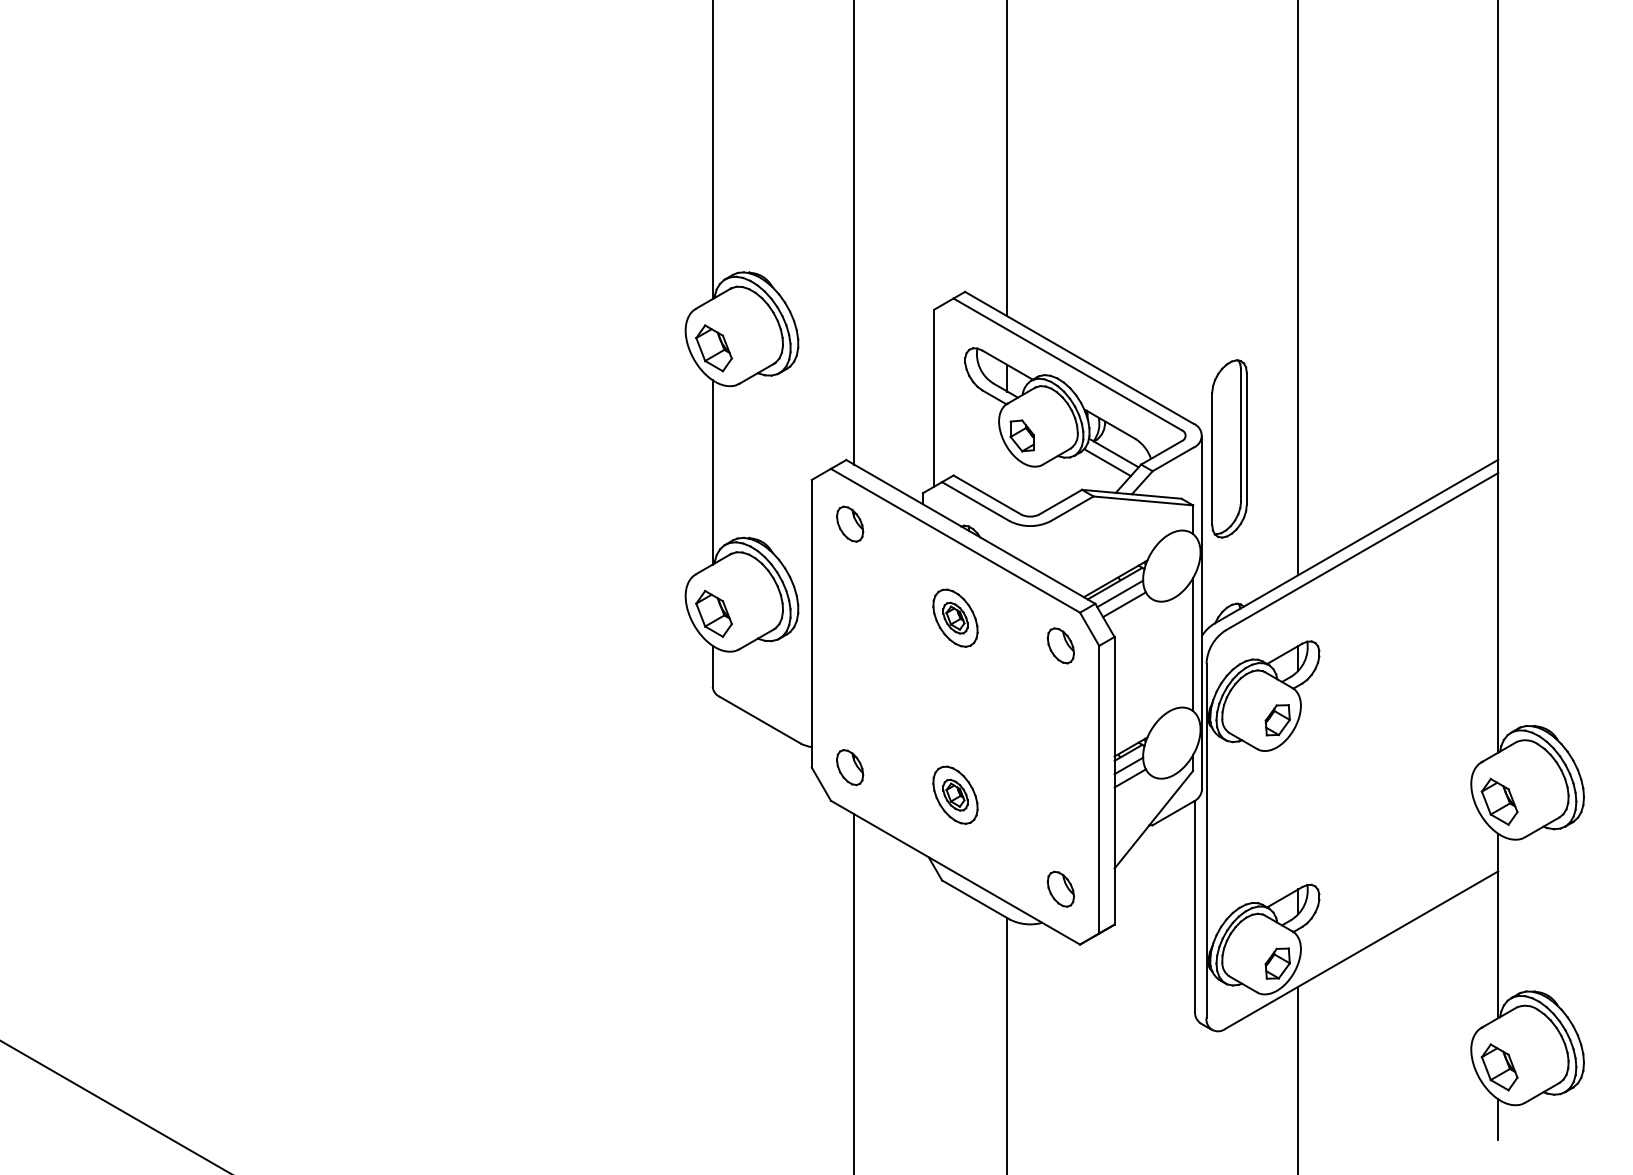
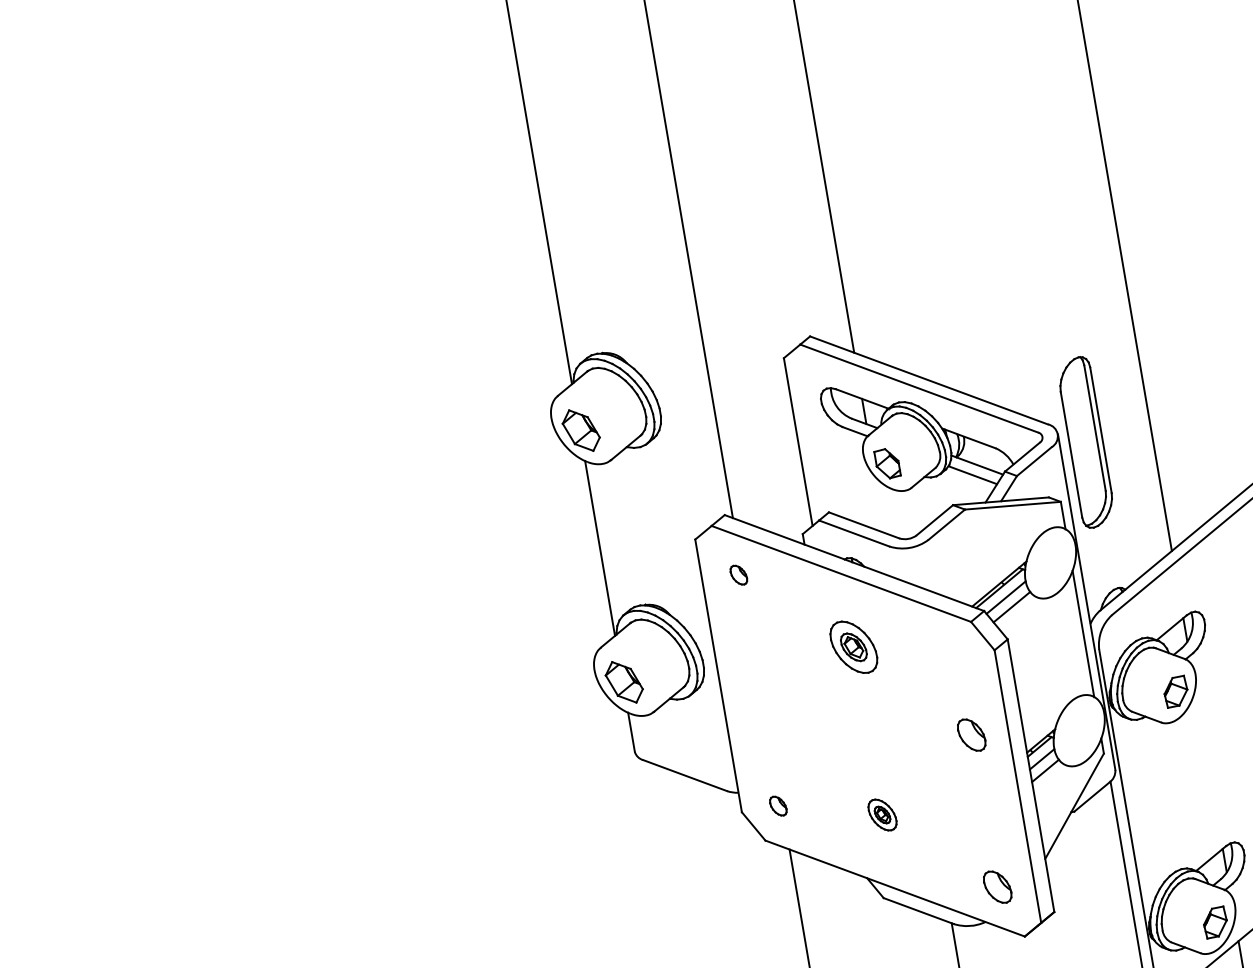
part: (850, 523) -> (739, 574), size x0.6
part: (1060, 645) -> (971, 734), moved
part: (850, 767) -> (778, 805), size x0.6
part: (955, 794) -> (882, 814), size x0.6

